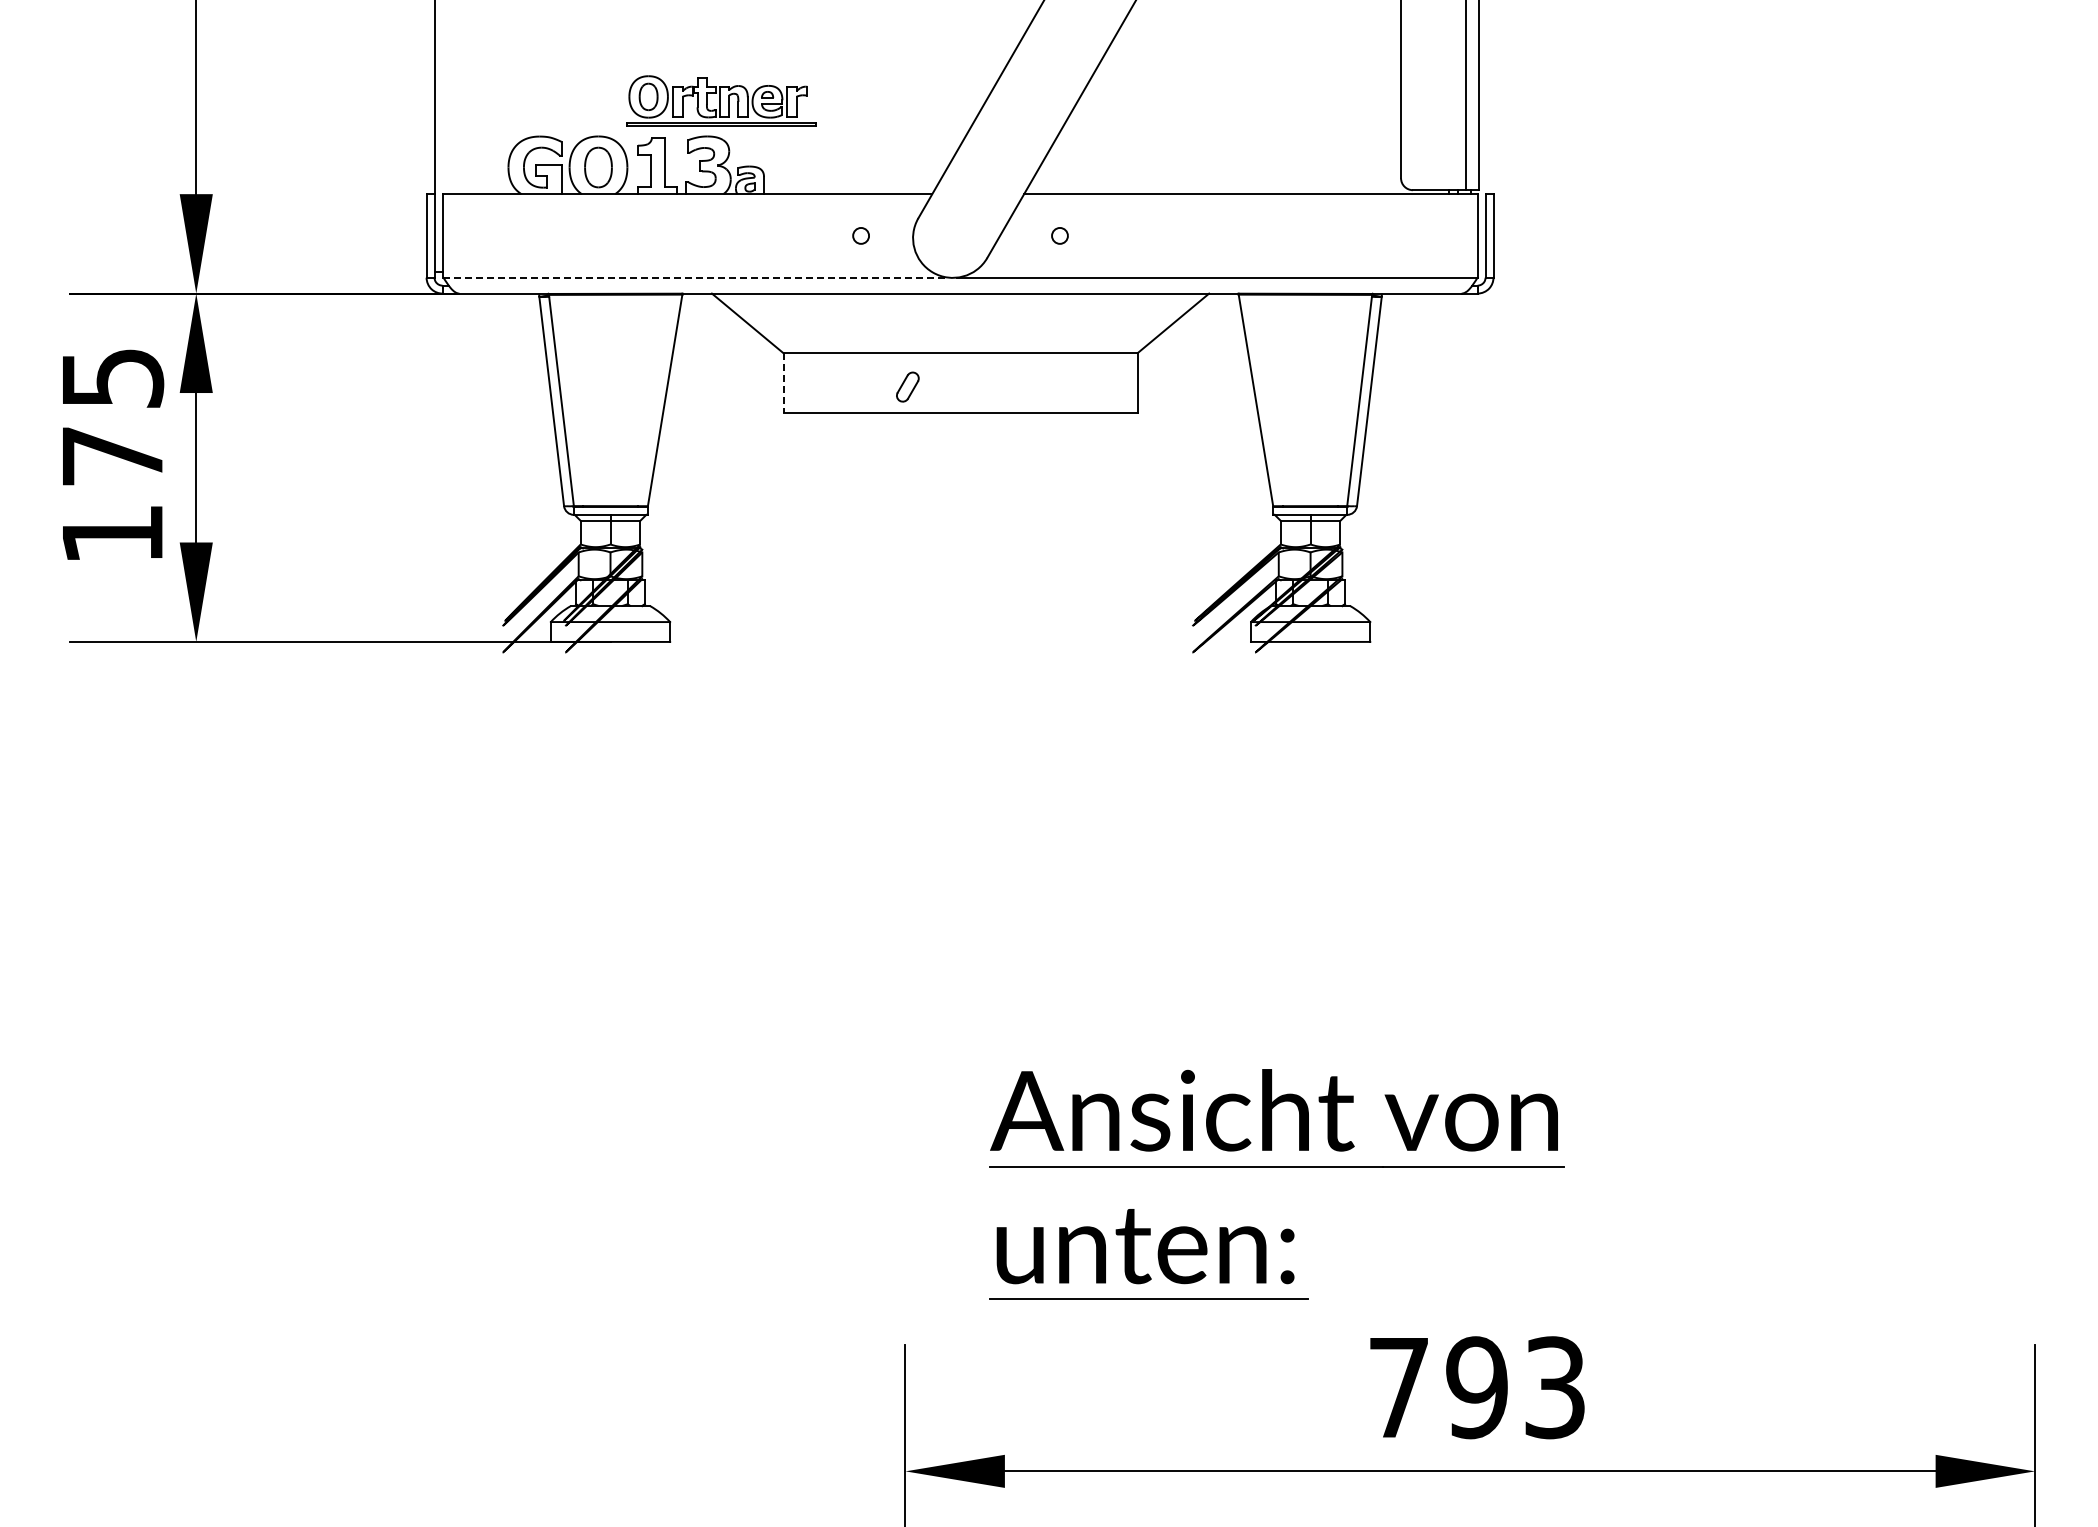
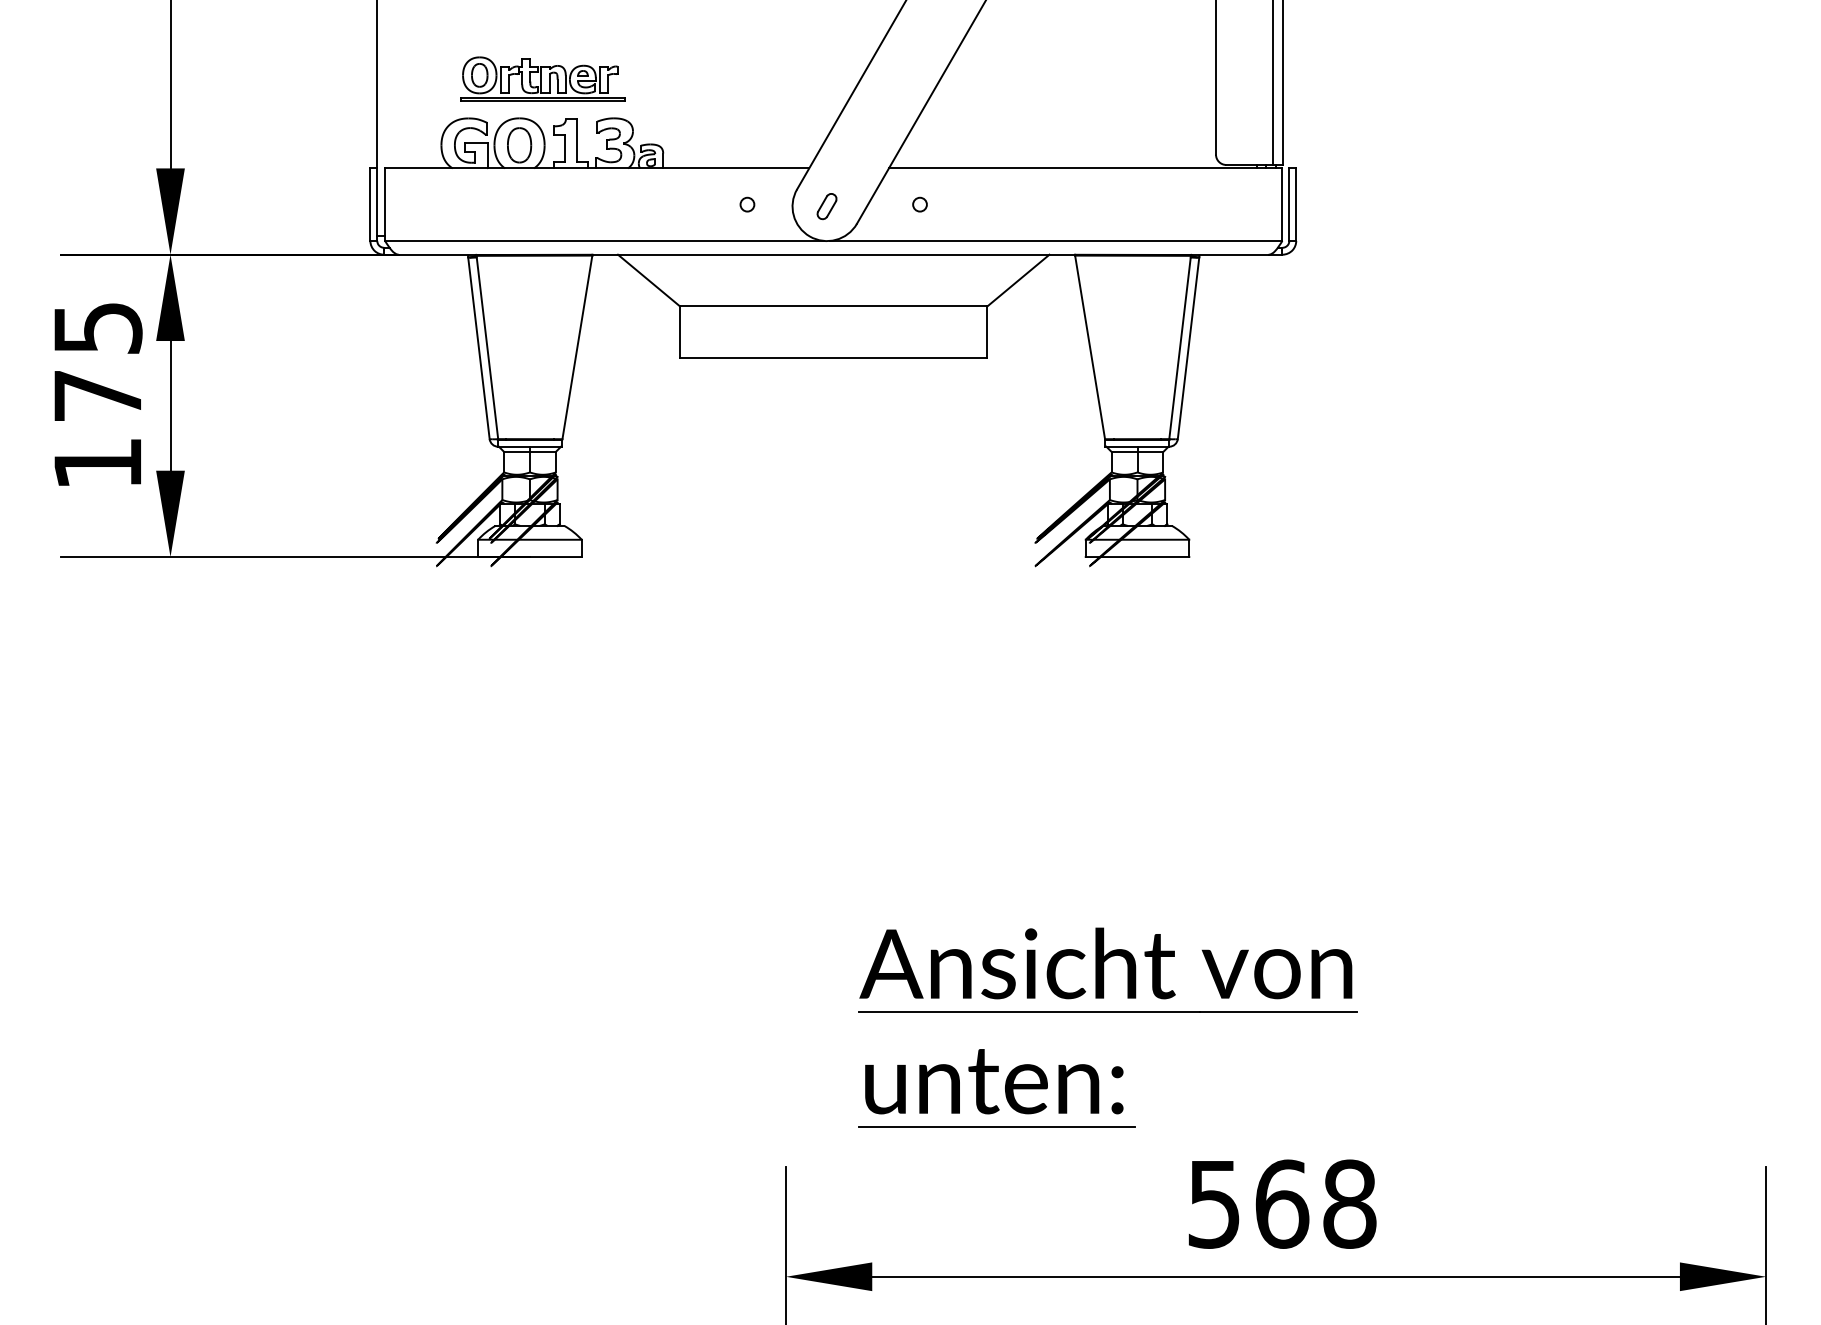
part: (721, 100) -> (542, 78), moved
line: (696, 277) -> (604, 240), dashed -> solid
line: (783, 383) -> (680, 332), dashed -> solid
part: (907, 386) -> (826, 206), moved
text: (1477, 1387) -> (1282, 1204), 793 -> 568

